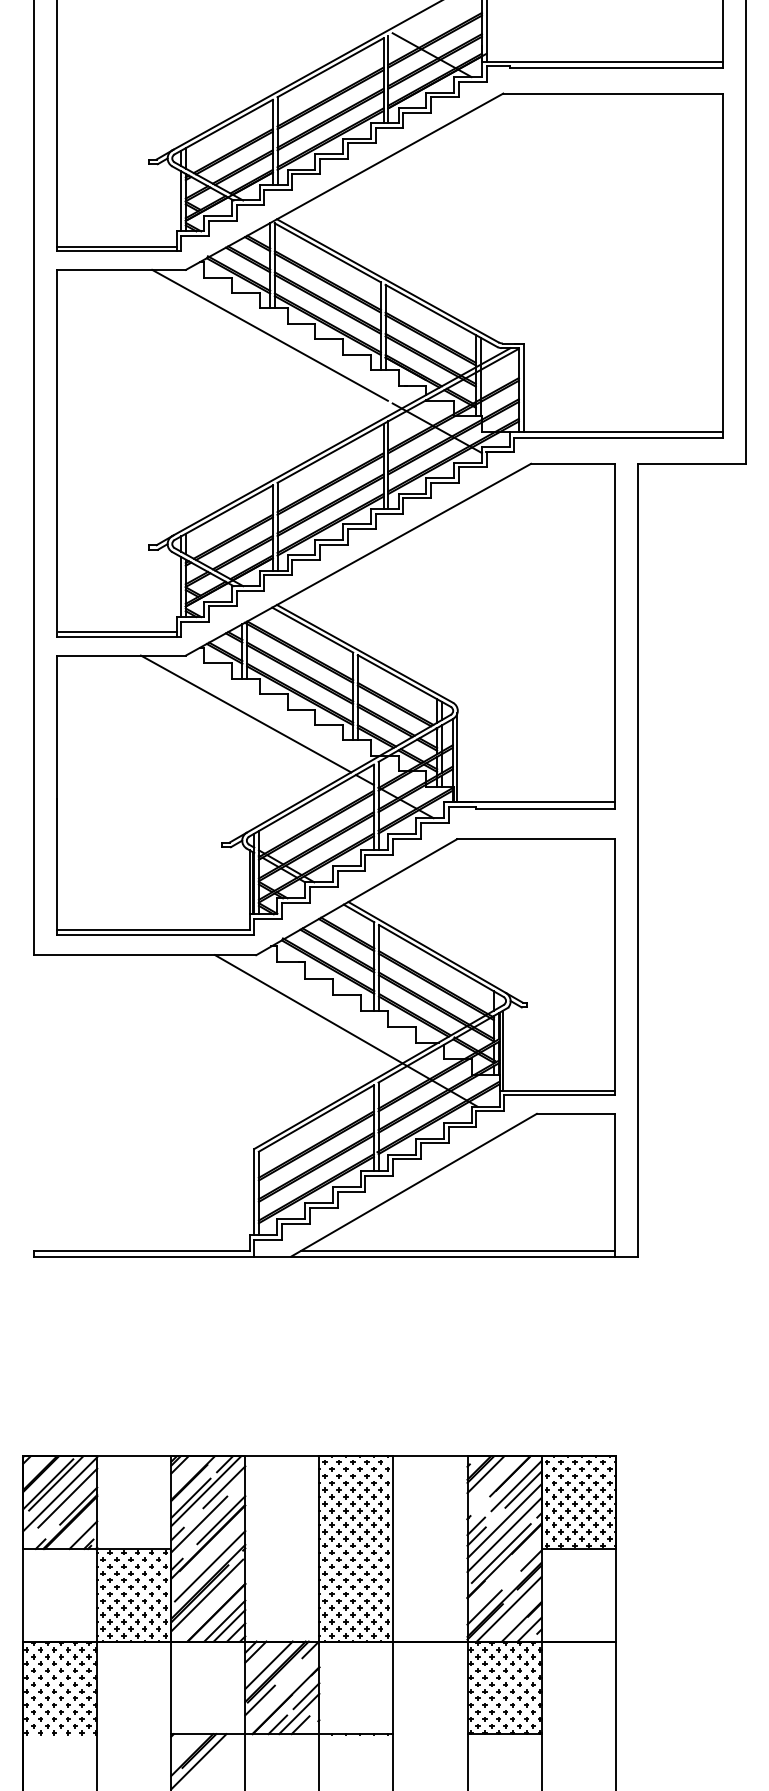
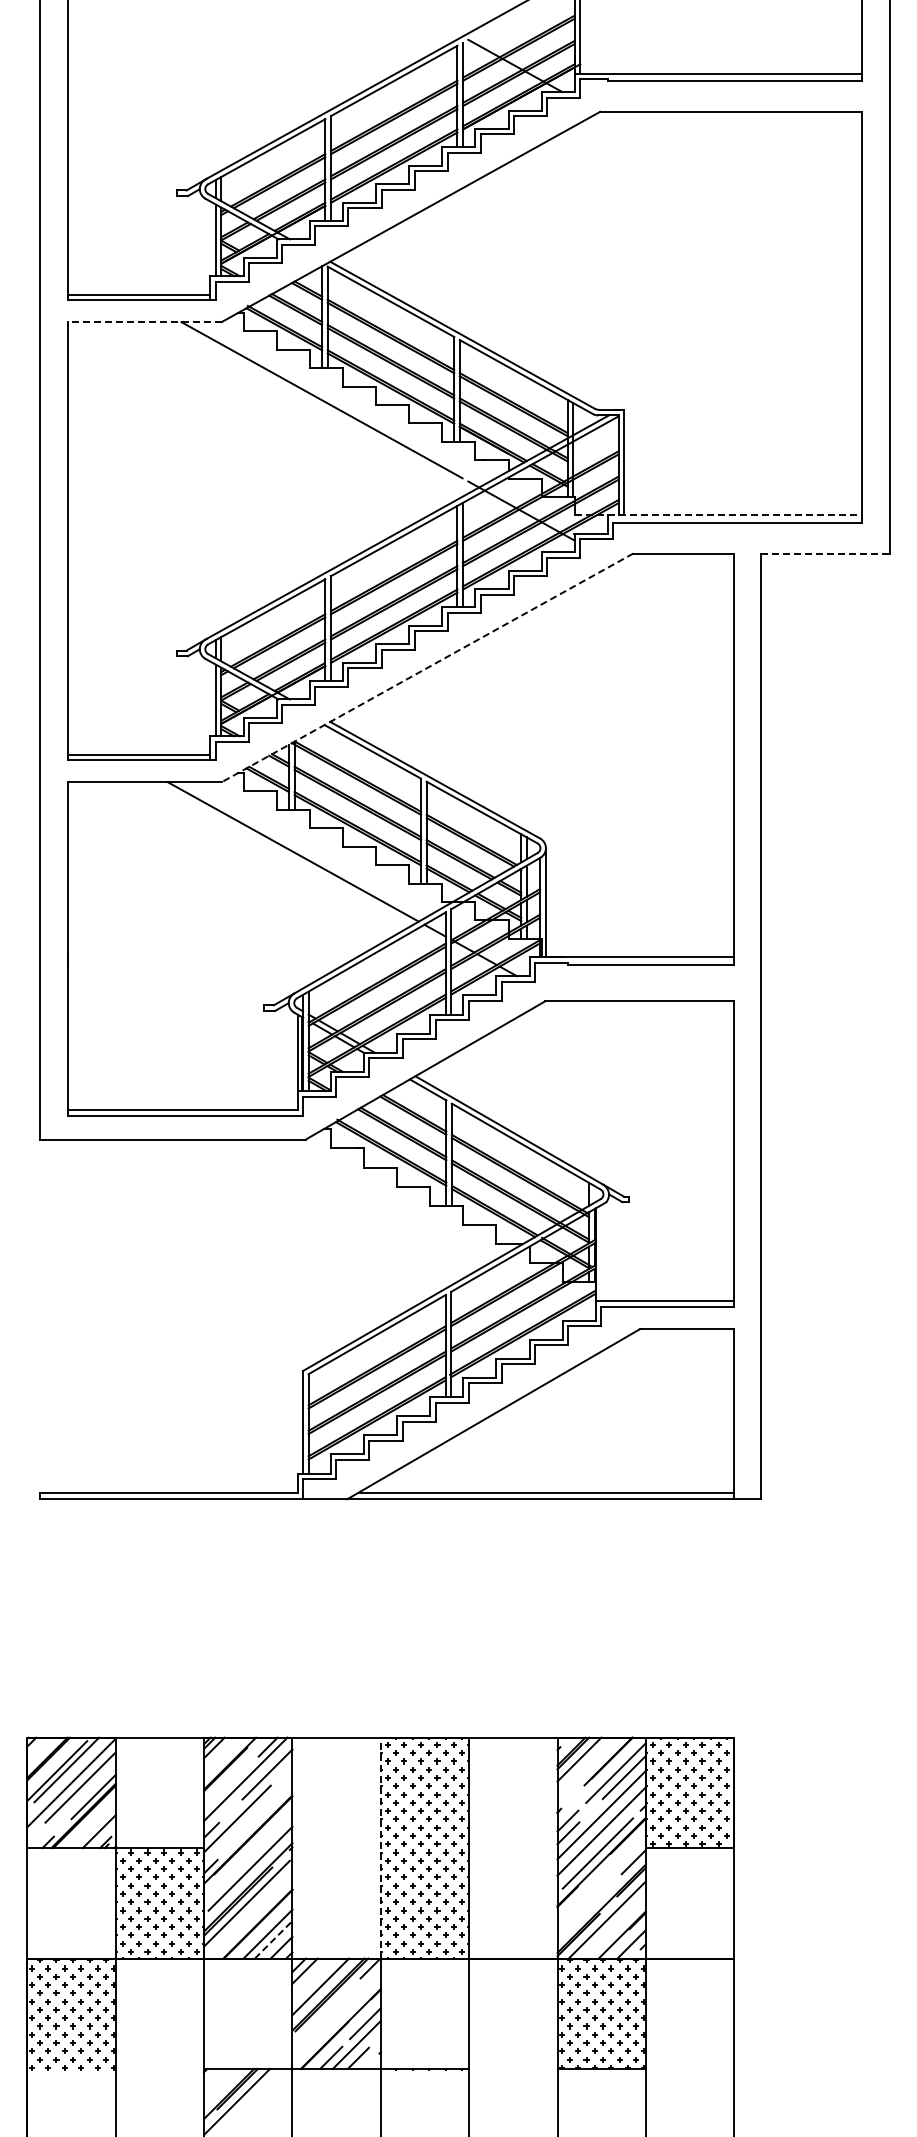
line: (121, 270) -> (144, 322), solid -> dashed
line: (602, 431) -> (718, 515), solid -> dashed
line: (692, 463) -> (825, 553), solid -> dashed
line: (358, 559) -> (427, 667), solid -> dashed
line: (345, 1030) -> (412, 1229), removed
line: (503, 1050) -> (600, 1253), removed
line: (190, 1498) -> (227, 1787), removed
line: (221, 1519) -> (263, 1813), removed
line: (319, 1548) -> (380, 1847), solid -> dashed
line: (484, 1607) -> (577, 1917), removed
line: (229, 1625) -> (273, 1939), solid -> dashed
line: (259, 1700) -> (309, 2028), removed

